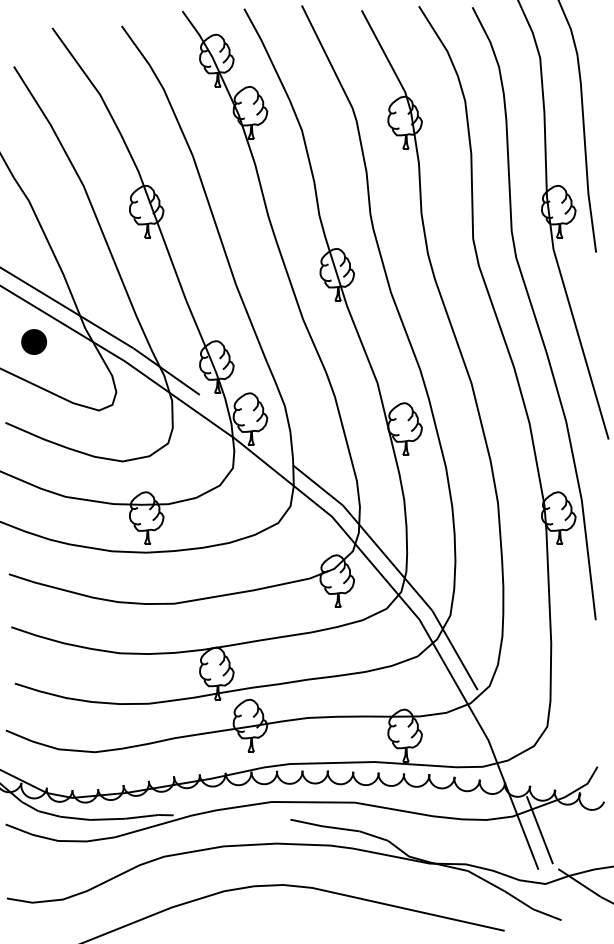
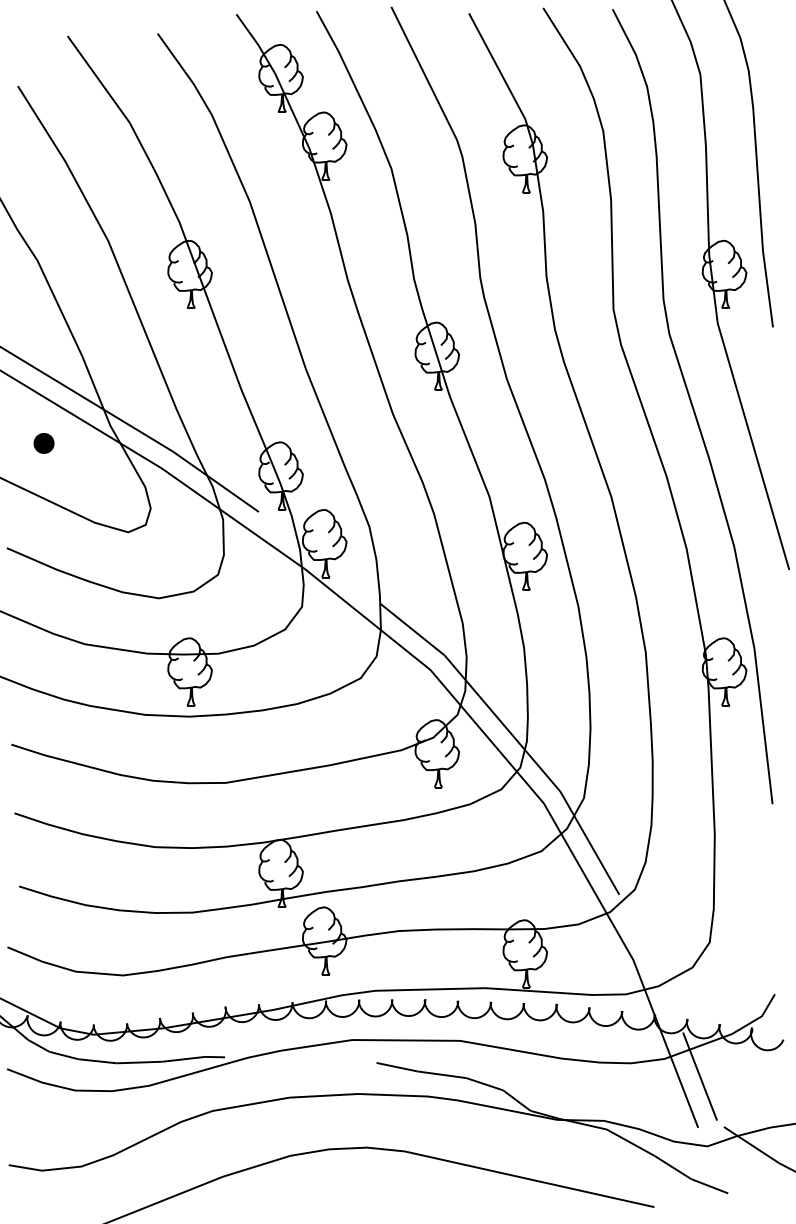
part: (33, 342) -> (43, 443), size x0.62

